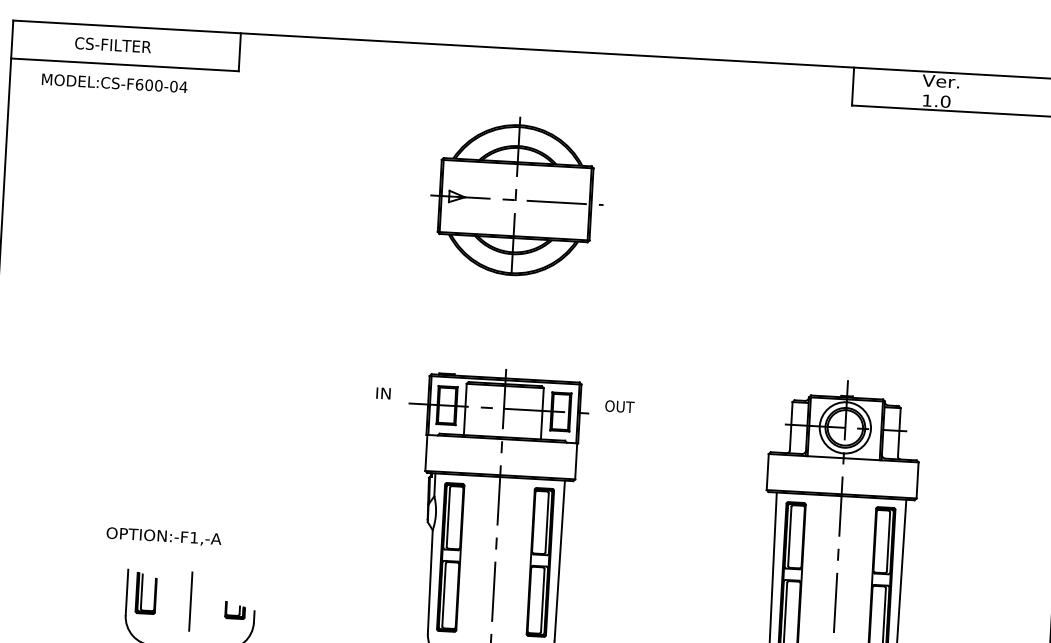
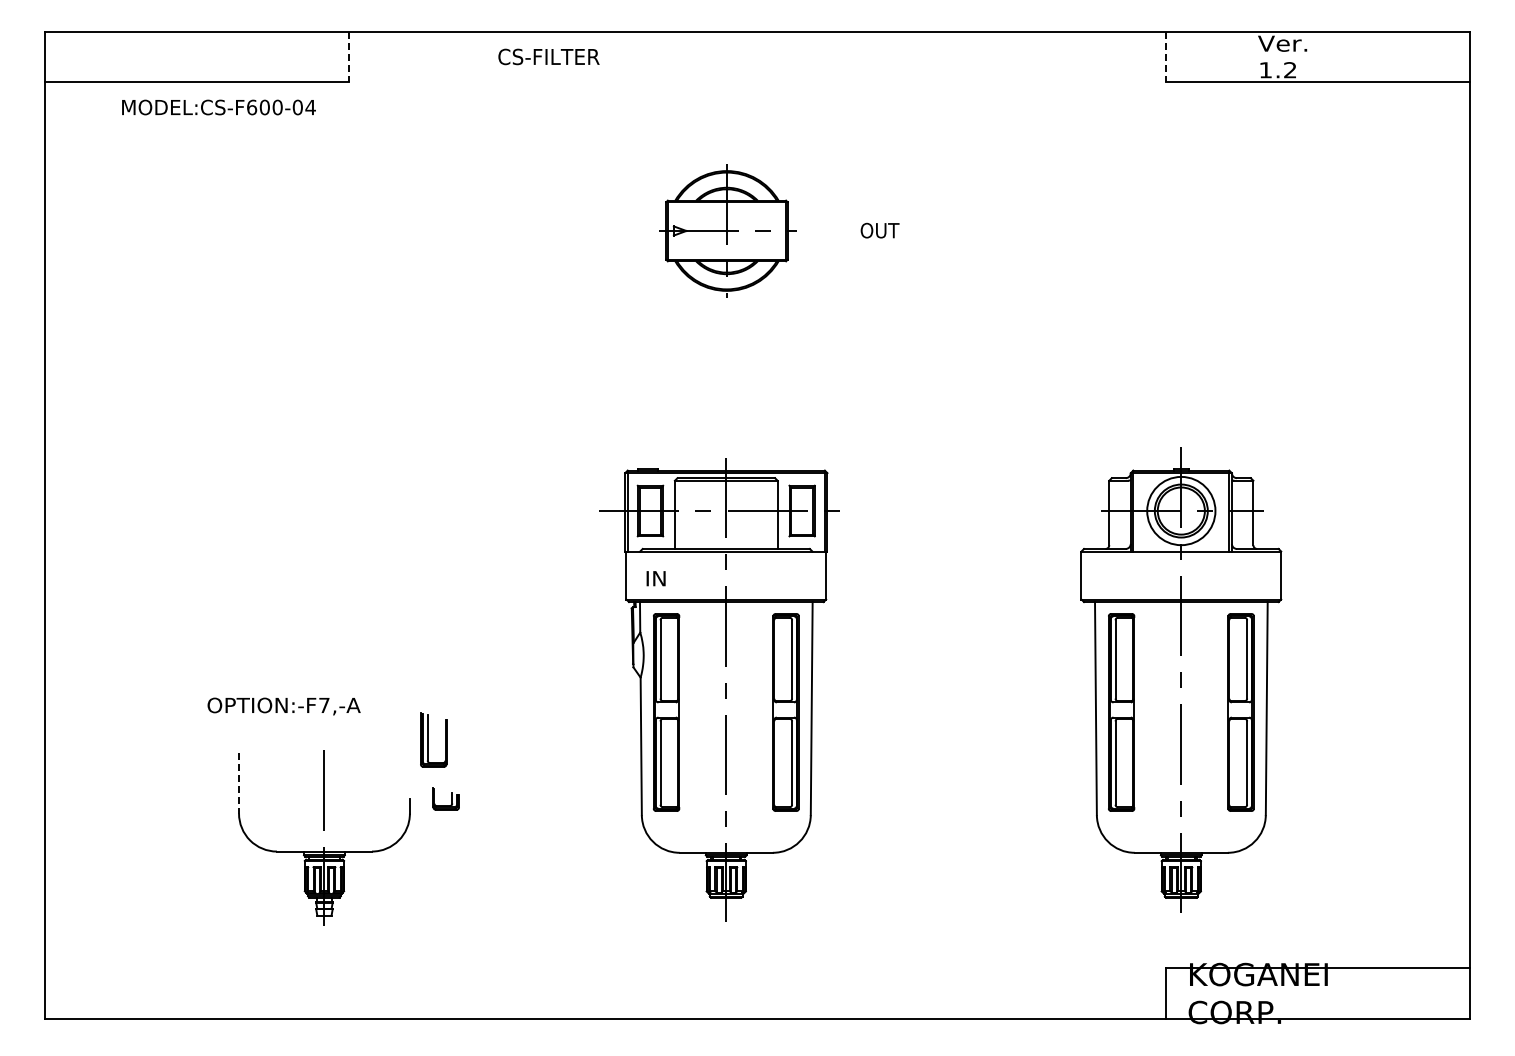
text: (112, 44) -> (548, 56), moved
line: (239, 52) -> (348, 57), solid -> dashed
text: (114, 83) -> (218, 107), moved
line: (853, 86) -> (1166, 57), solid -> dashed
text: (945, 101) -> (1290, 70), 1.0 -> 1.2
part: (516, 196) -> (727, 227), size x0.6
text: (383, 393) -> (655, 578), moved
text: (619, 406) -> (879, 230), moved
text: (194, 537) -> (324, 704), OPTION:-F1,-A -> OPTION:-F7,-A
line: (127, 592) -> (239, 783), solid -> dashed
part: (146, 593) -> (433, 739), moved
part: (234, 610) -> (445, 798), moved

